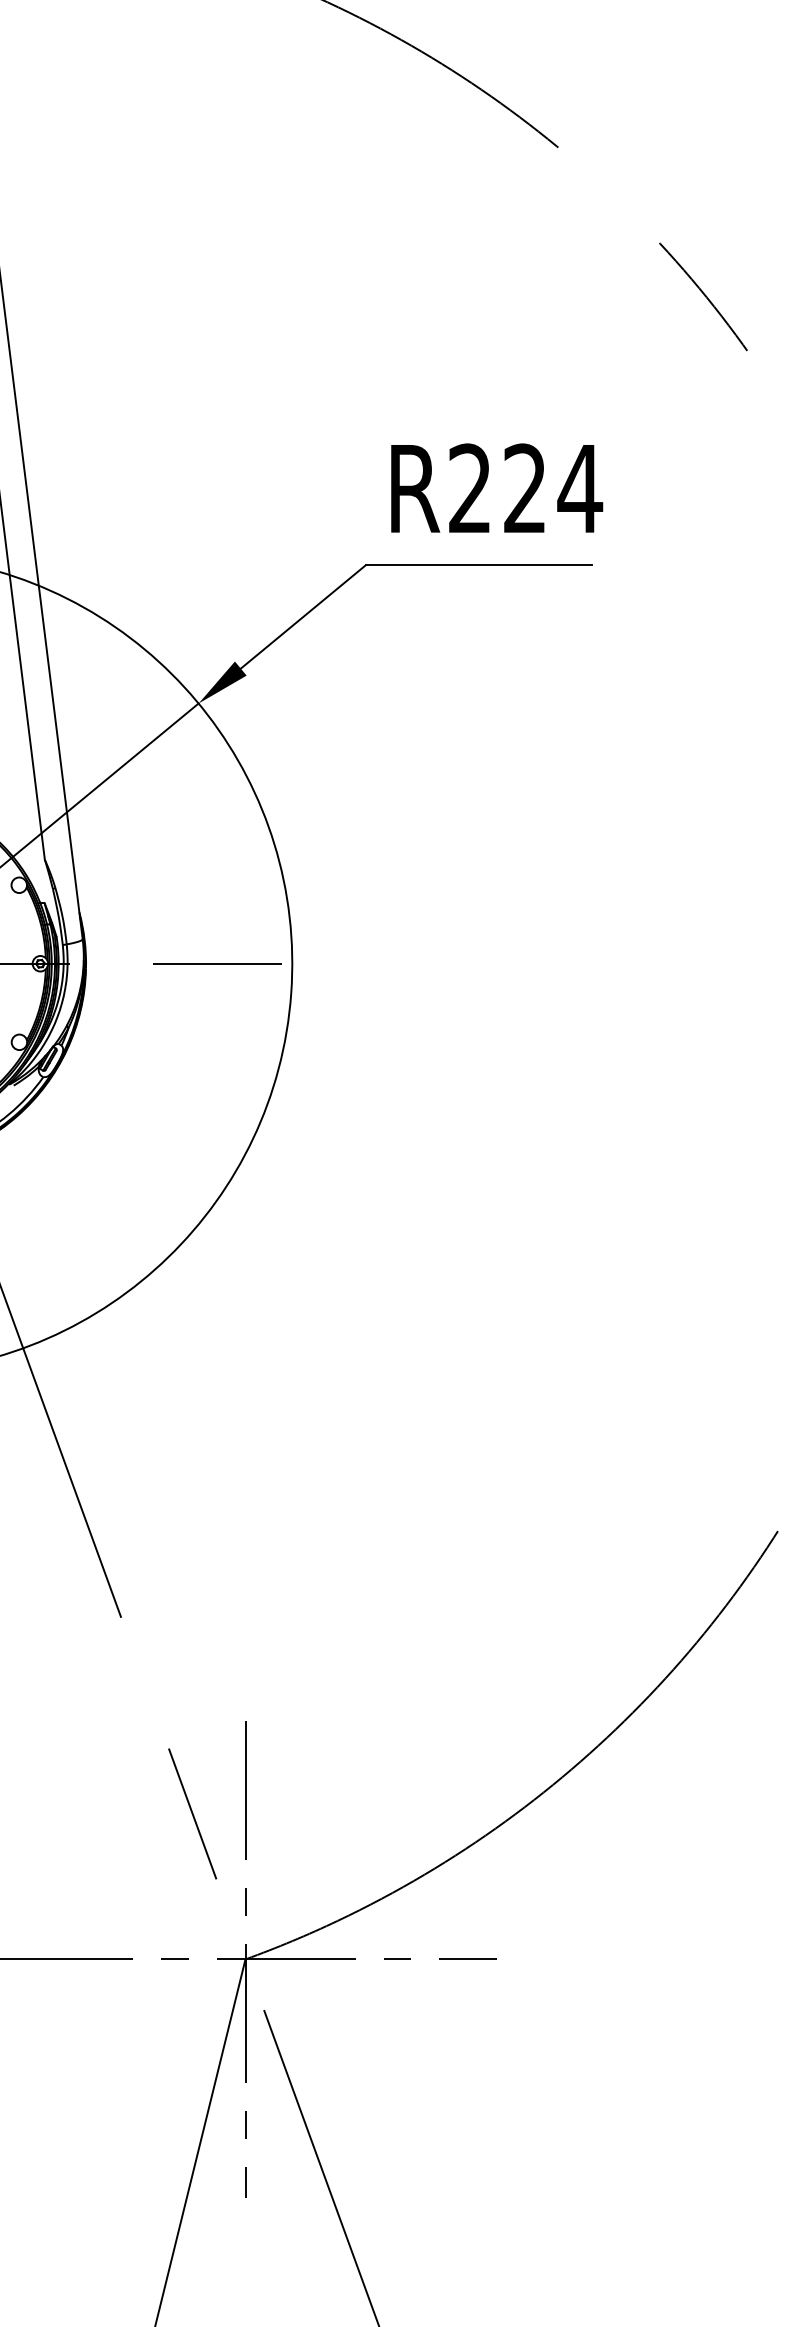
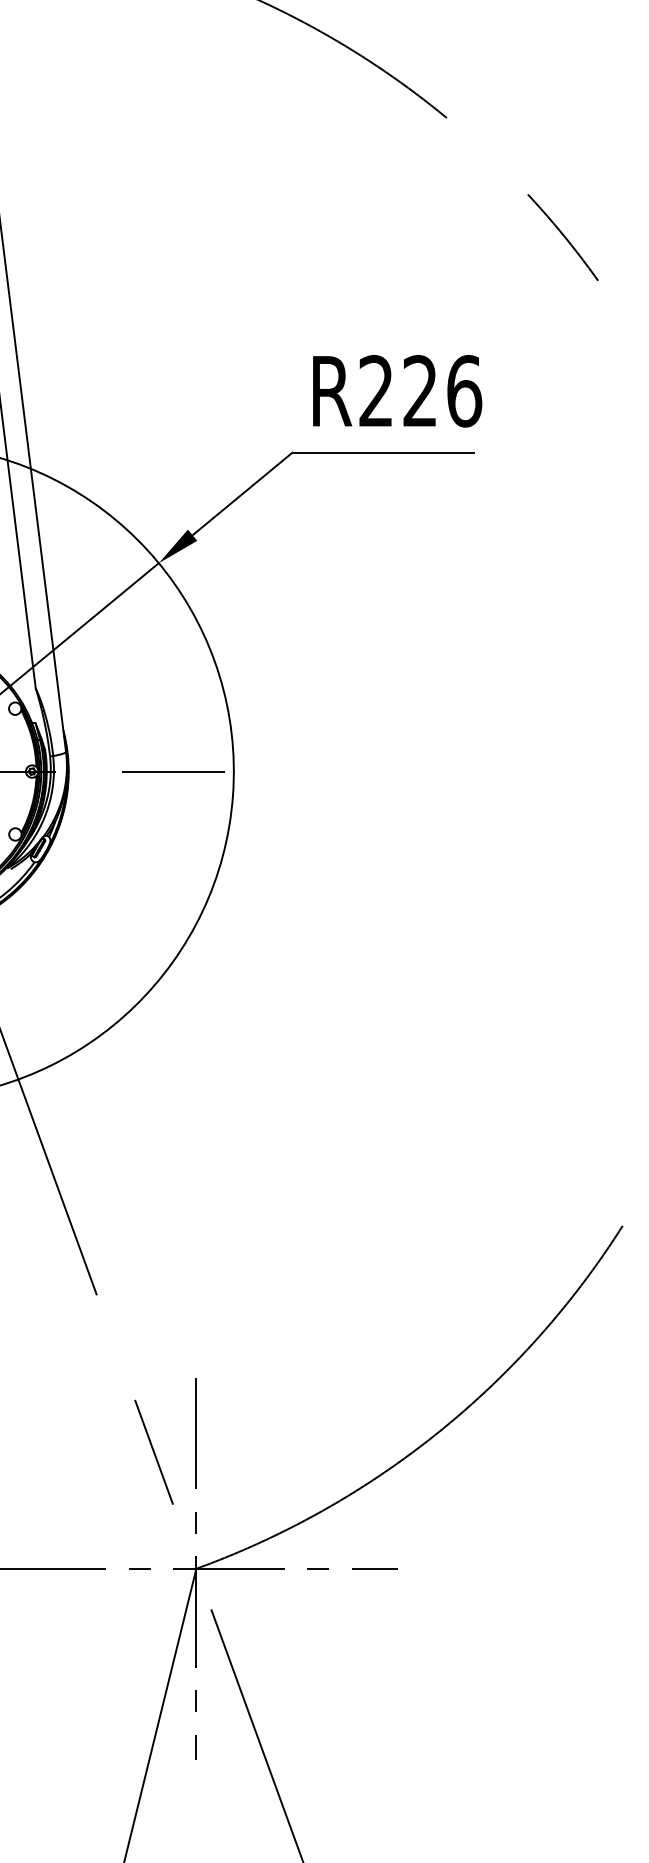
text: (580, 489) -> (464, 391), R224 -> R226

